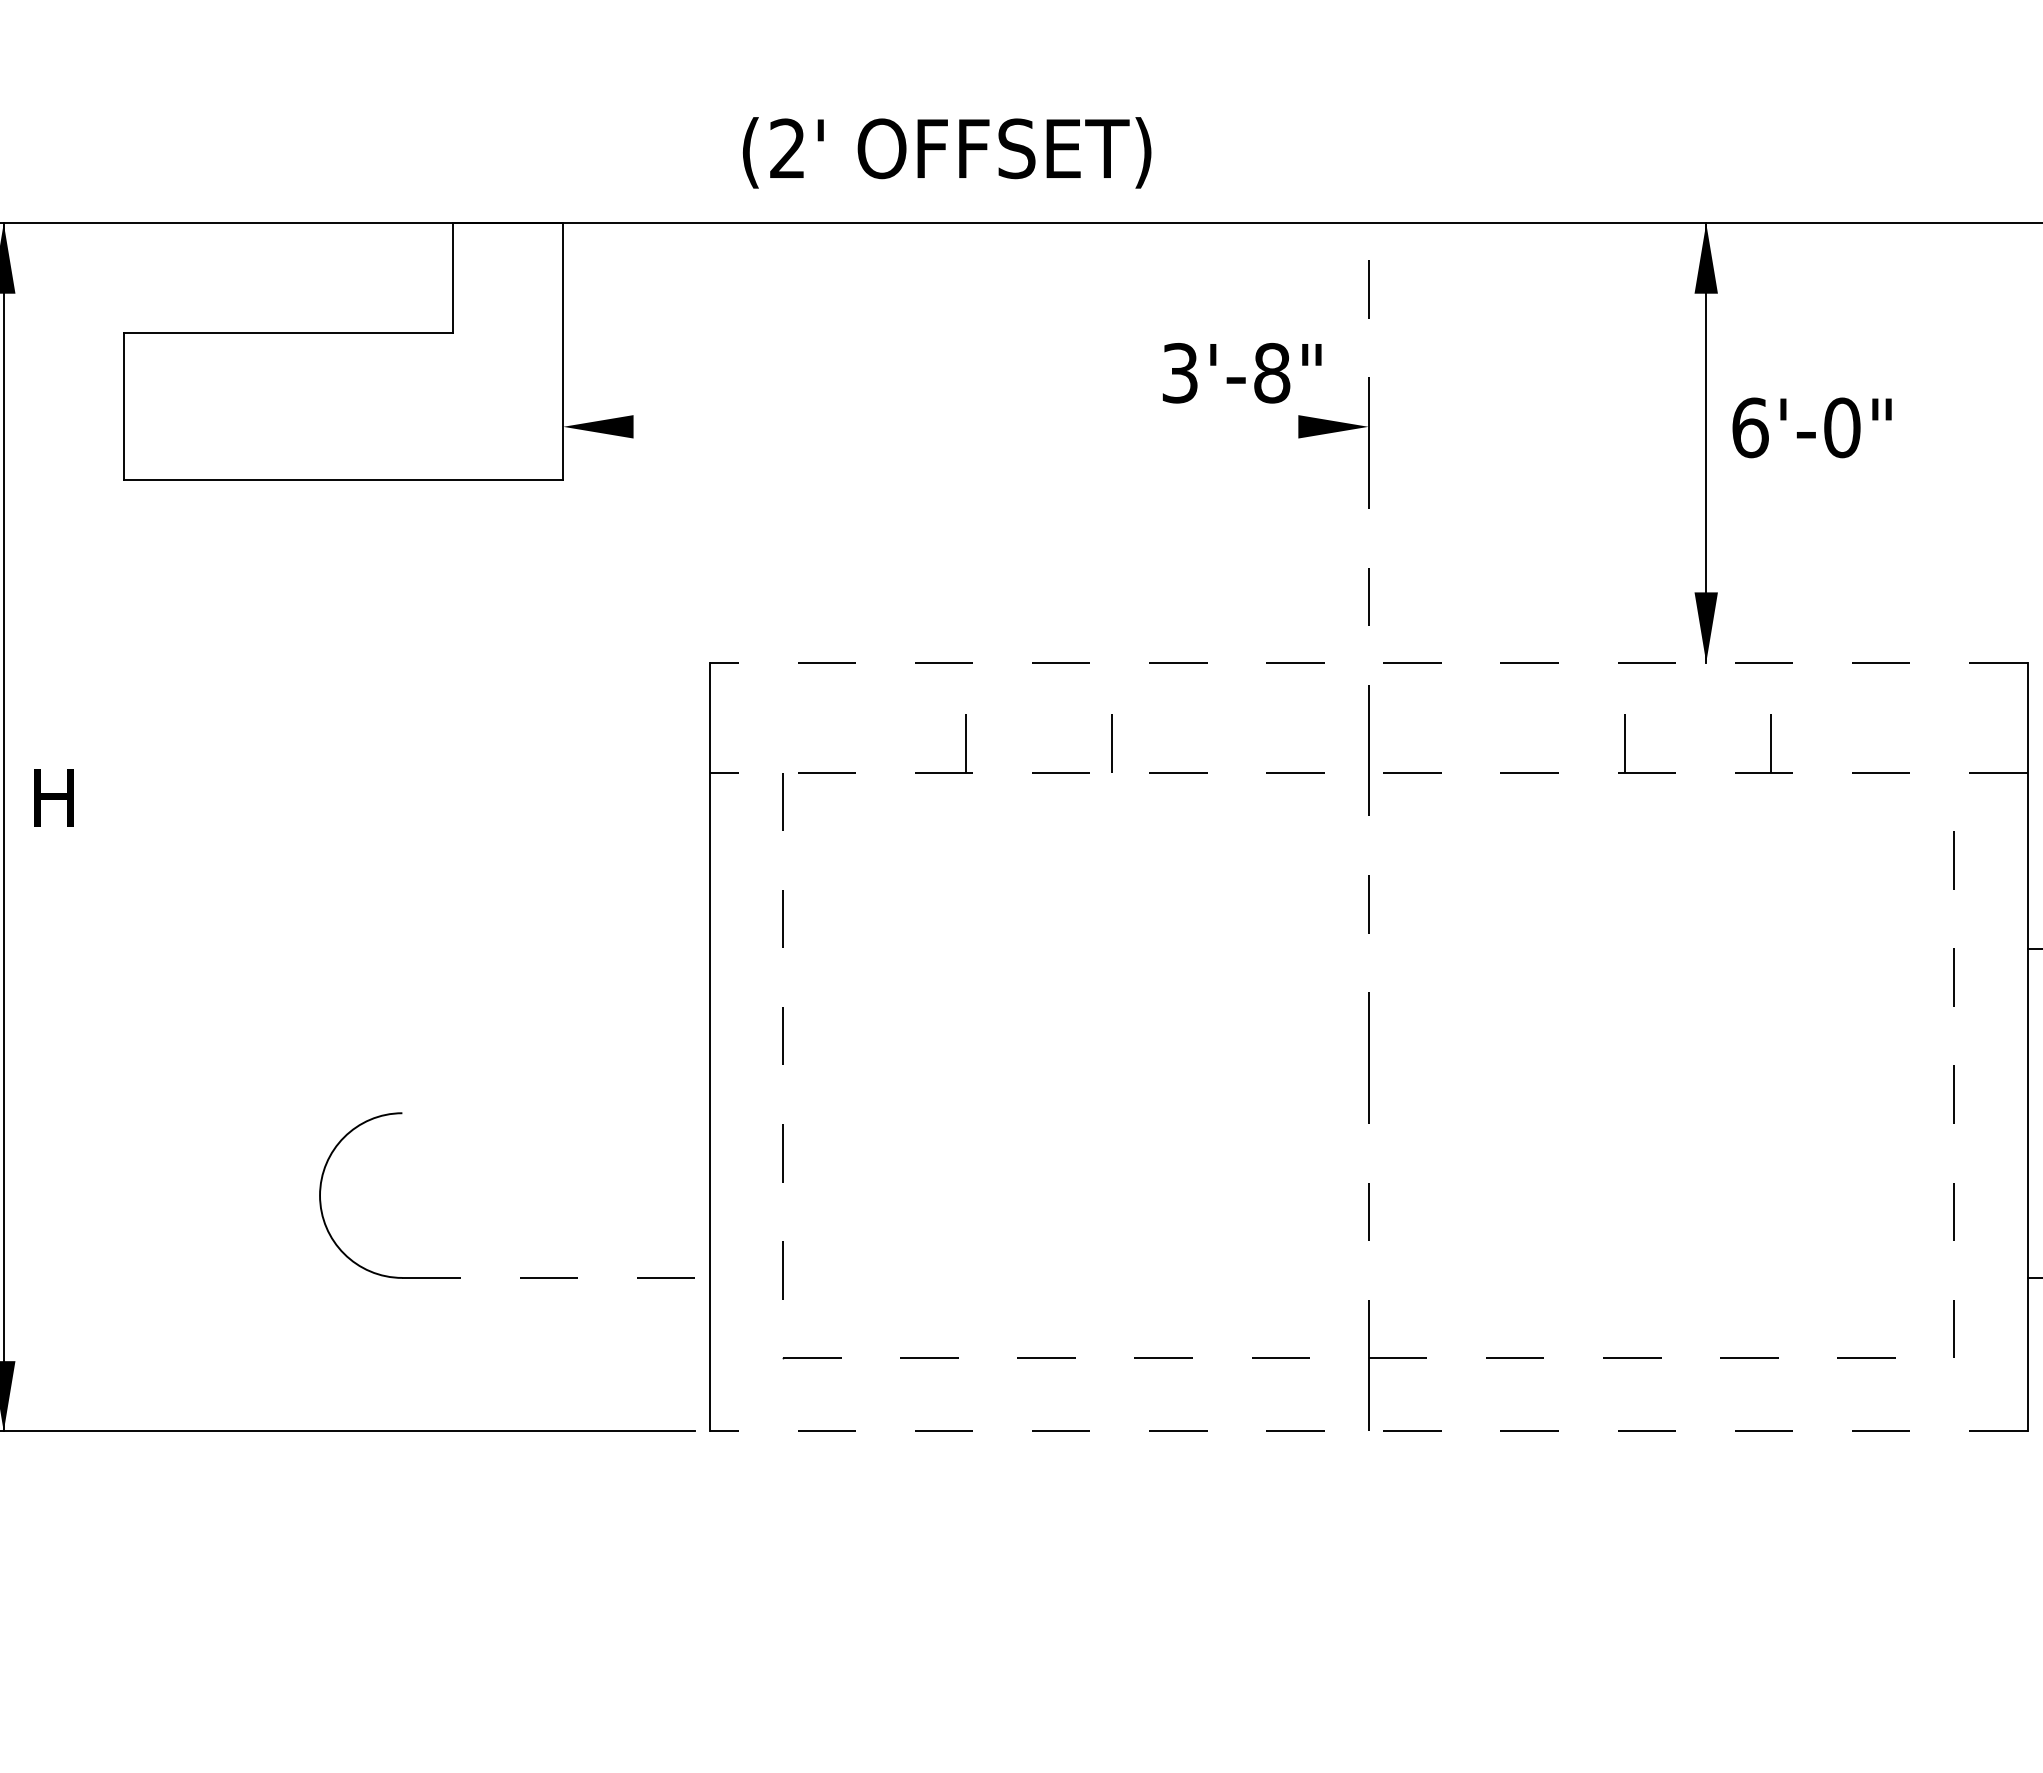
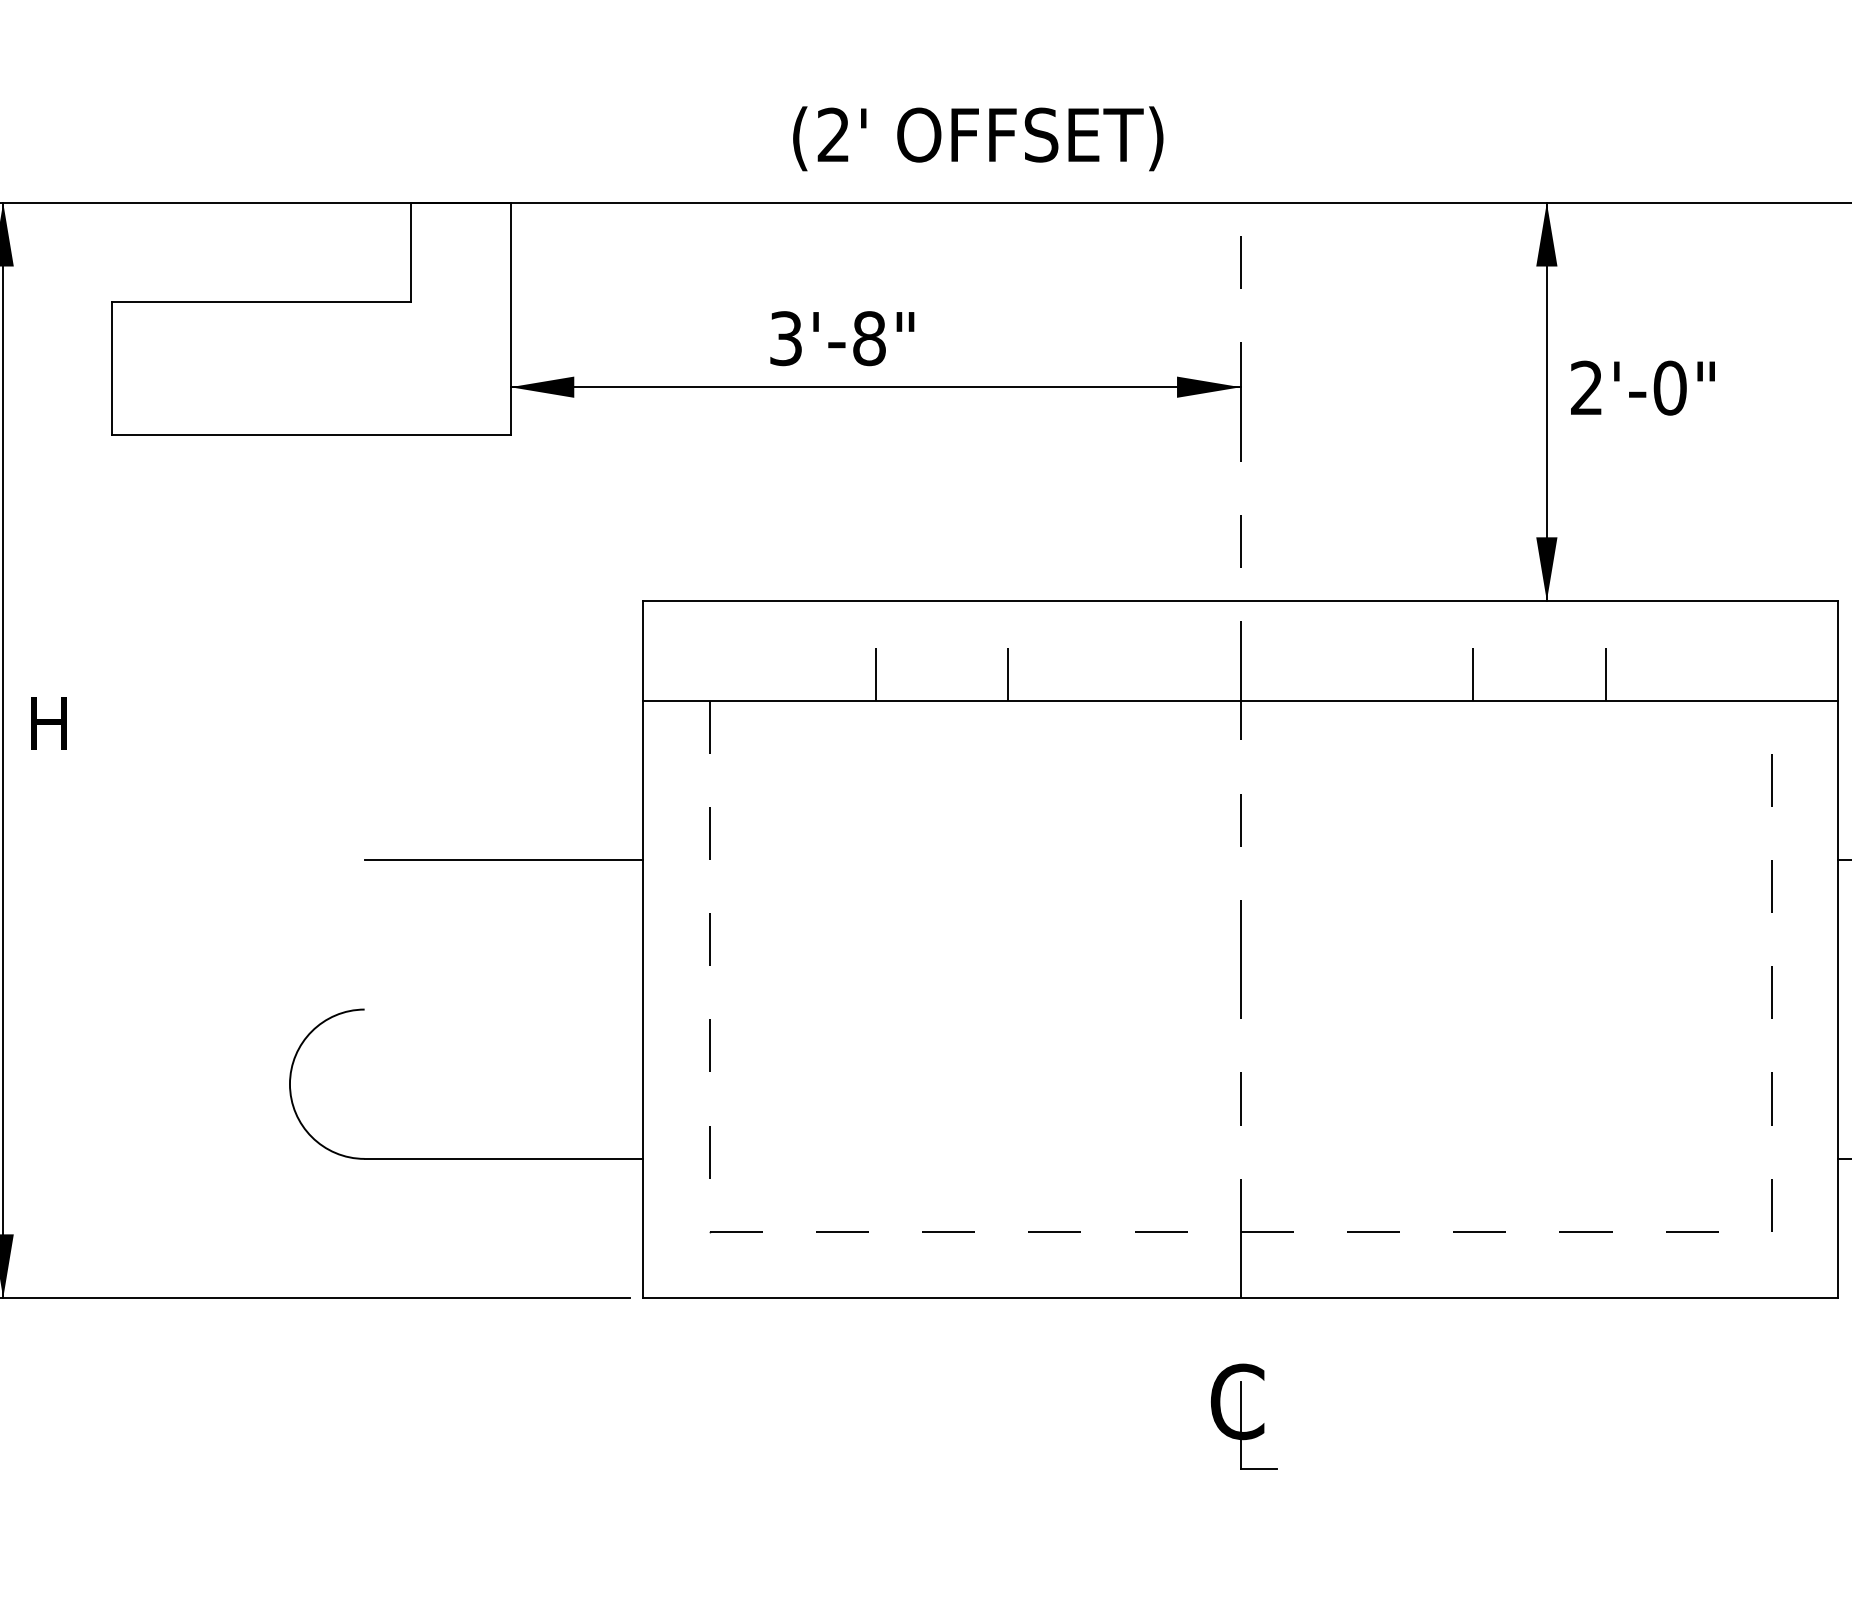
text: (947, 152) -> (978, 138), moved
text: (1241, 373) -> (841, 338), moved
line: (965, 426) -> (875, 386), added
text: (1750, 427) -> (1586, 387), 6'-0" -> 2'-0"
line: (1368, 662) -> (1240, 600), dashed -> solid
line: (1368, 772) -> (1240, 700), dashed -> solid
line: (555, 948) -> (503, 860), added
line: (556, 1277) -> (504, 1158), dashed -> solid
line: (1368, 1431) -> (1240, 1298), dashed -> solid
part: (1371, 1561) -> (1243, 1416), added

